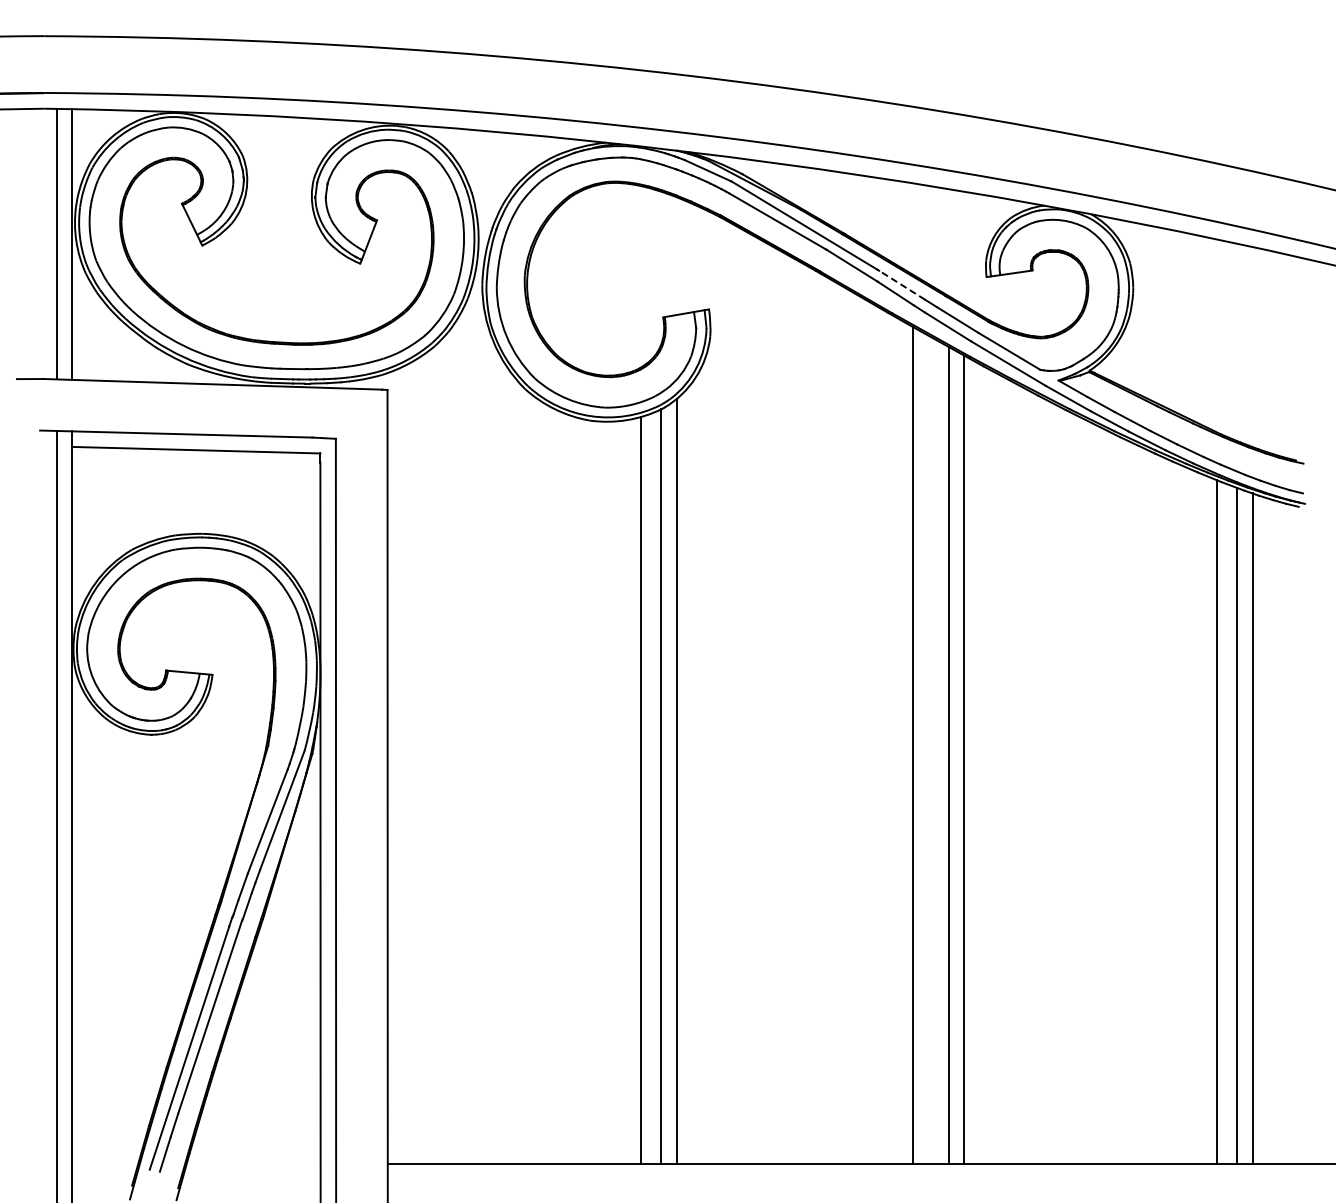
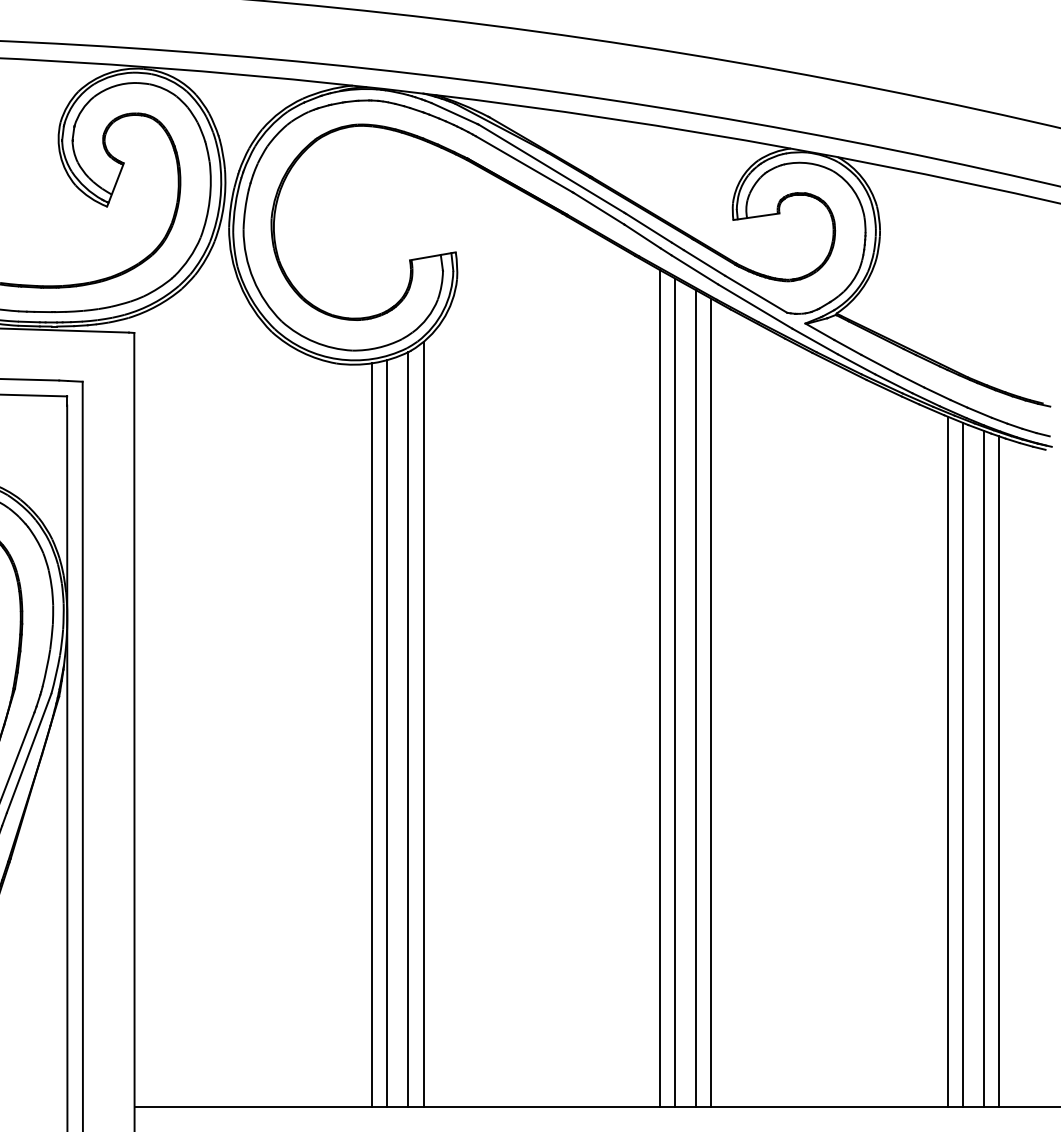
line: (901, 284) -> (648, 227), dashed -> solid
line: (928, 749) -> (675, 692), added
line: (625, 791) -> (372, 734), added
line: (1201, 818) -> (948, 761), added

